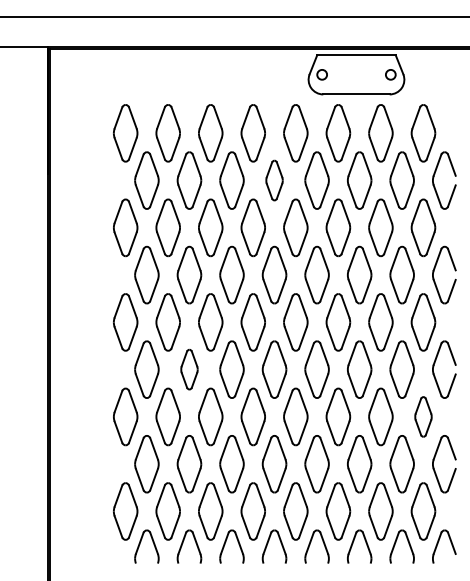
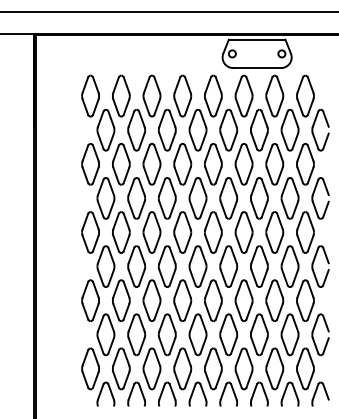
part: (274, 180) -> (197, 130), size x1.43
part: (189, 369) -> (136, 266), size x1.43
part: (423, 416) -> (305, 300), size x1.43

